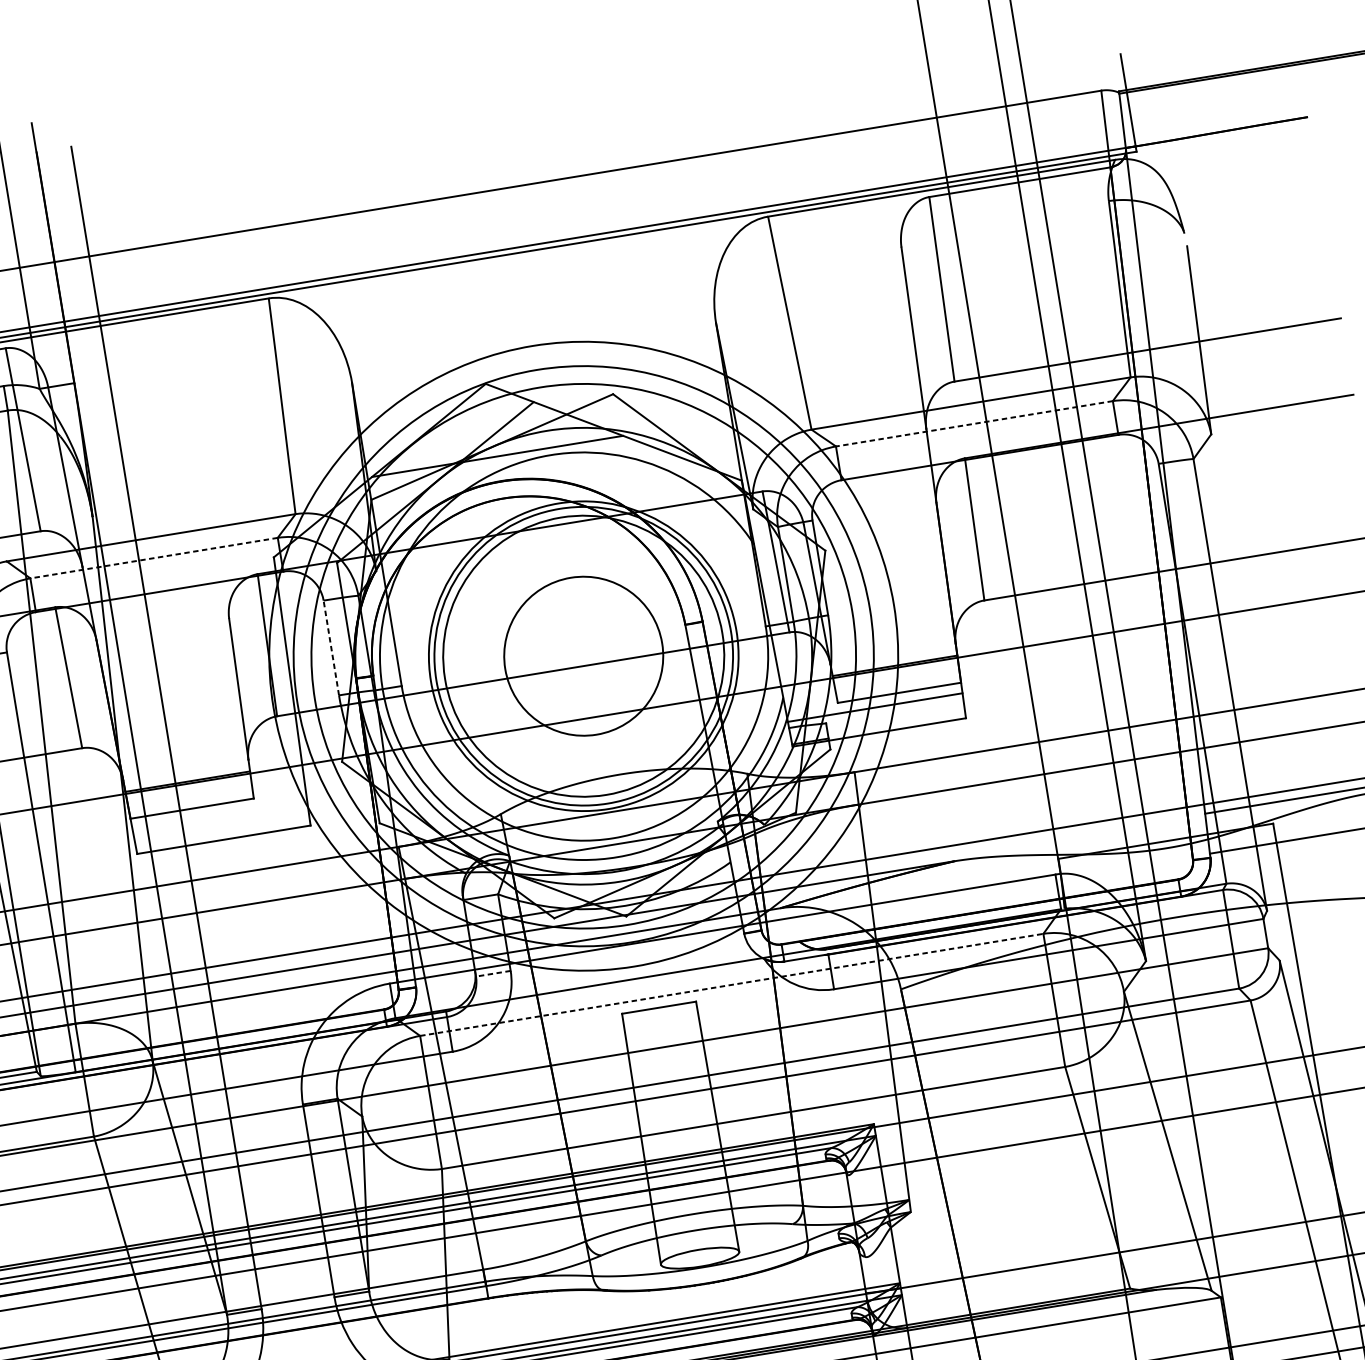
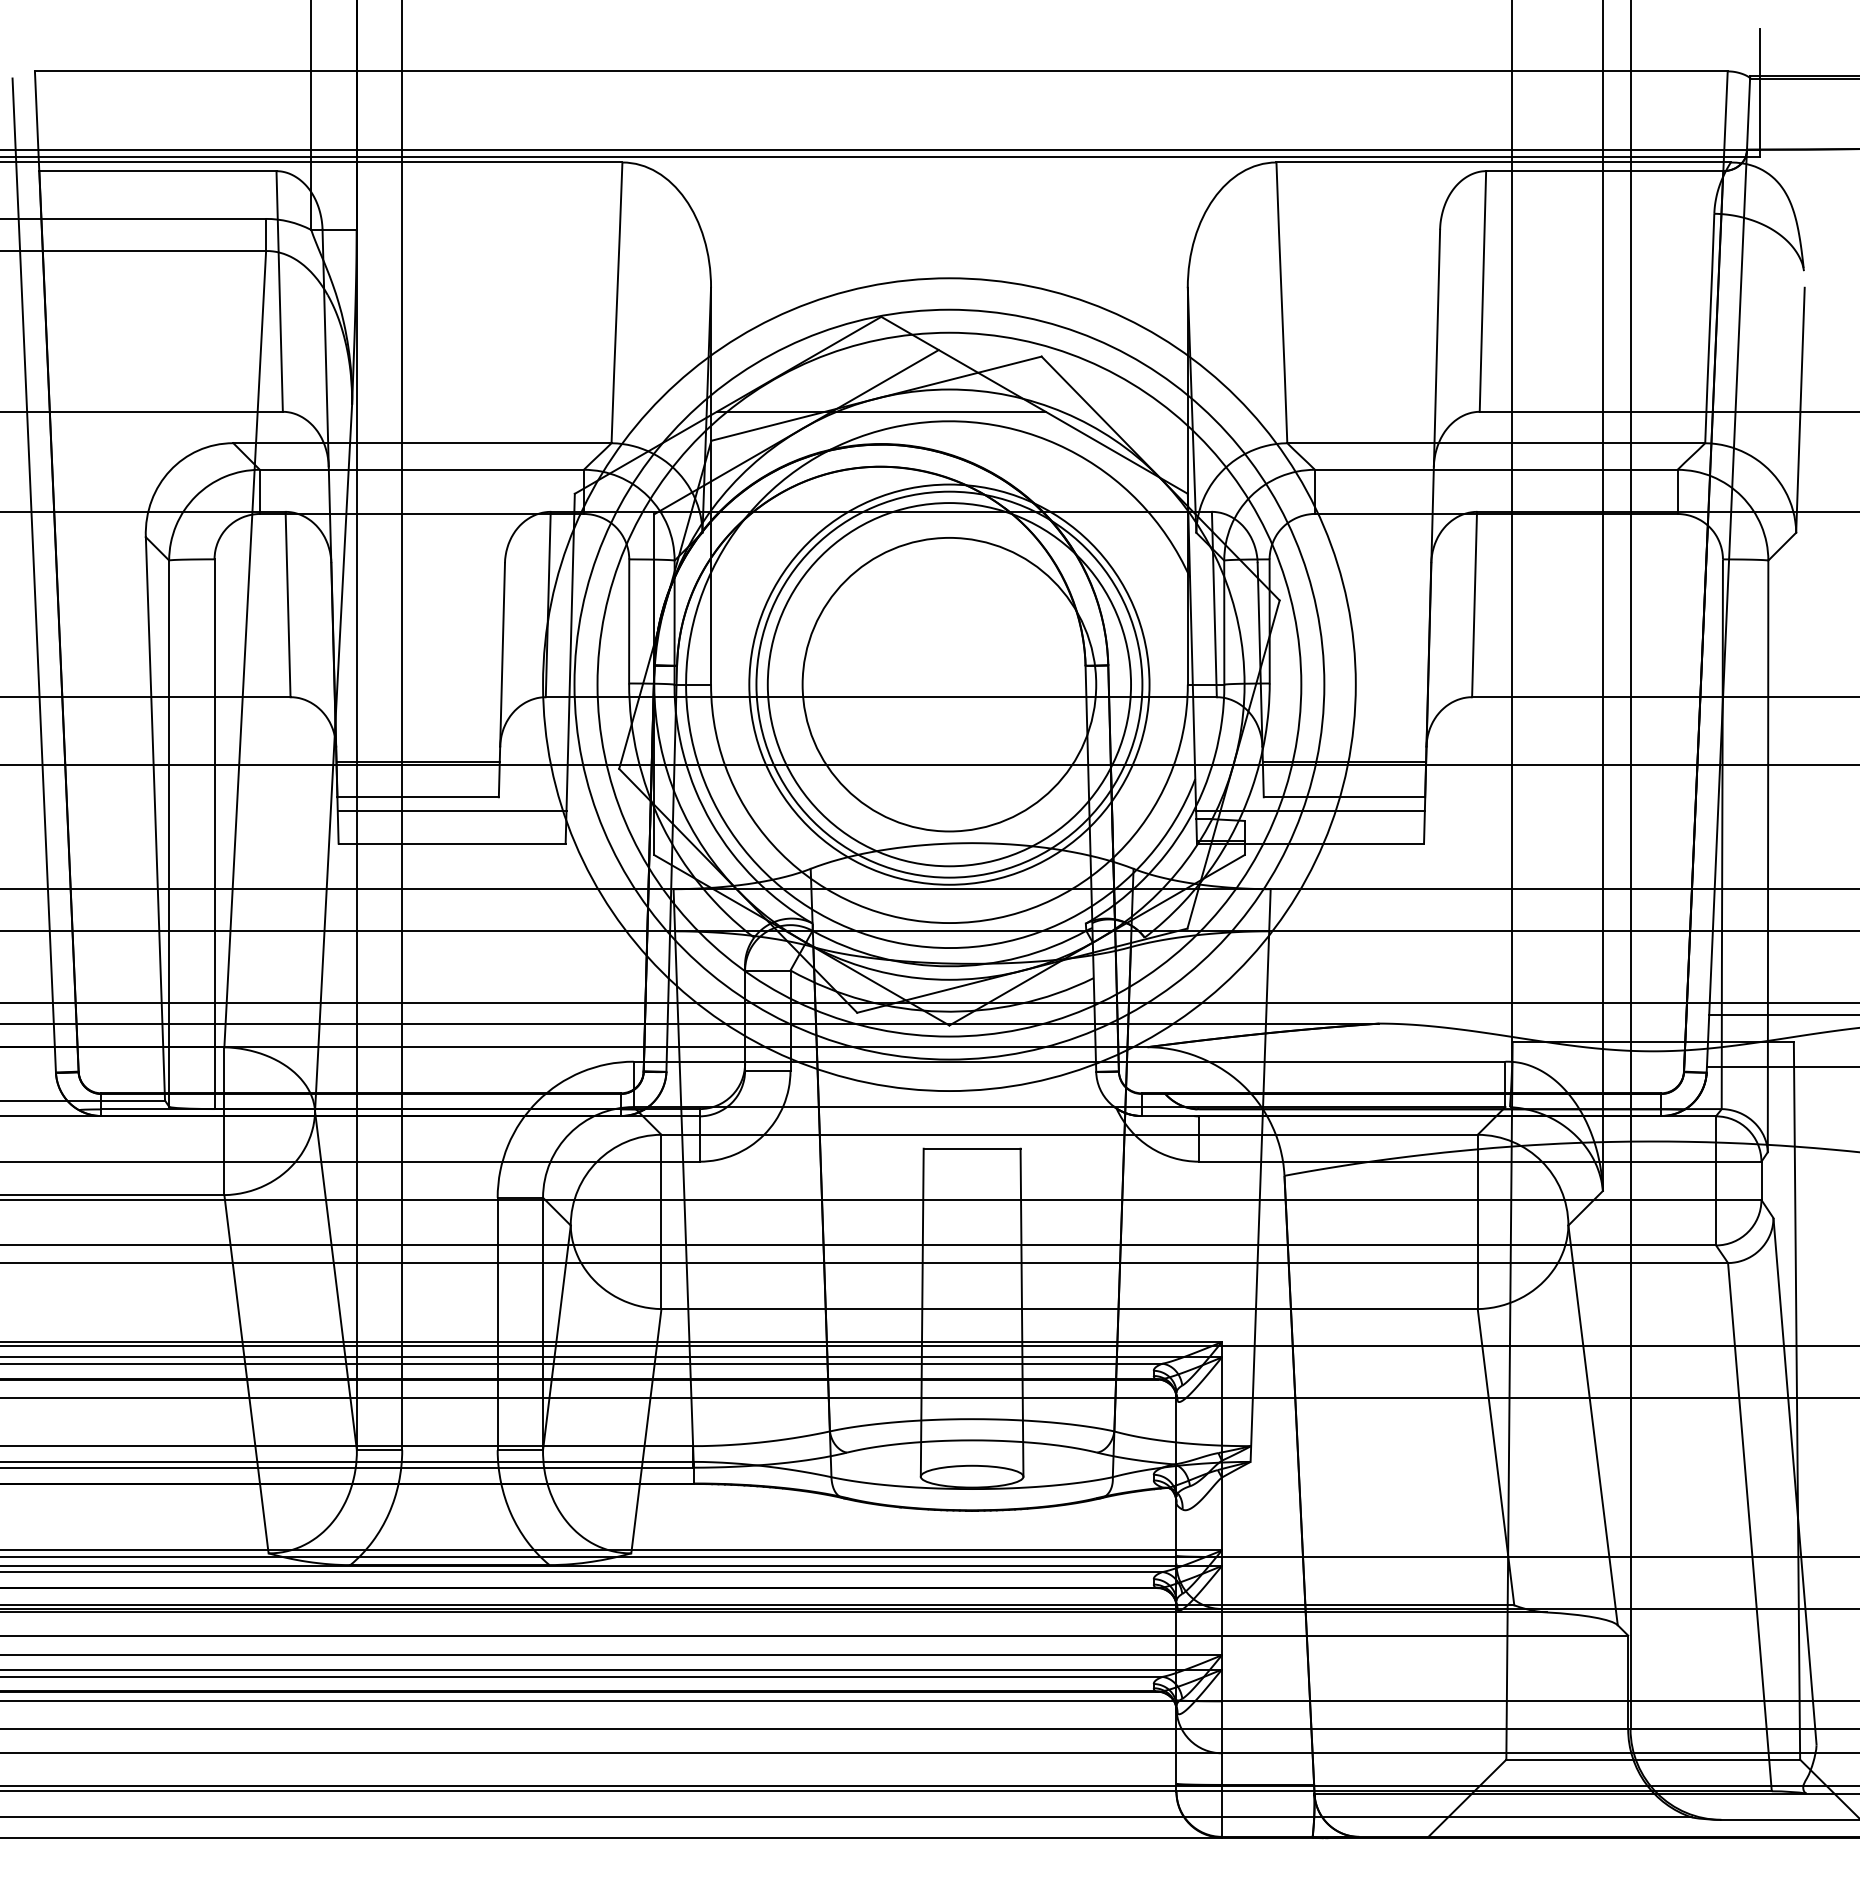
line: (973, 423) -> (1495, 469), dashed -> solid
line: (153, 557) -> (421, 469), dashed -> solid
line: (331, 647) -> (629, 620), dashed -> solid
circle: (583, 656) -> (949, 684), size x1.43
line: (219, 815) -> (451, 811), added
line: (493, 973) -> (767, 1070), dashed -> solid
line: (732, 984) -> (1070, 1134), dashed -> solid

